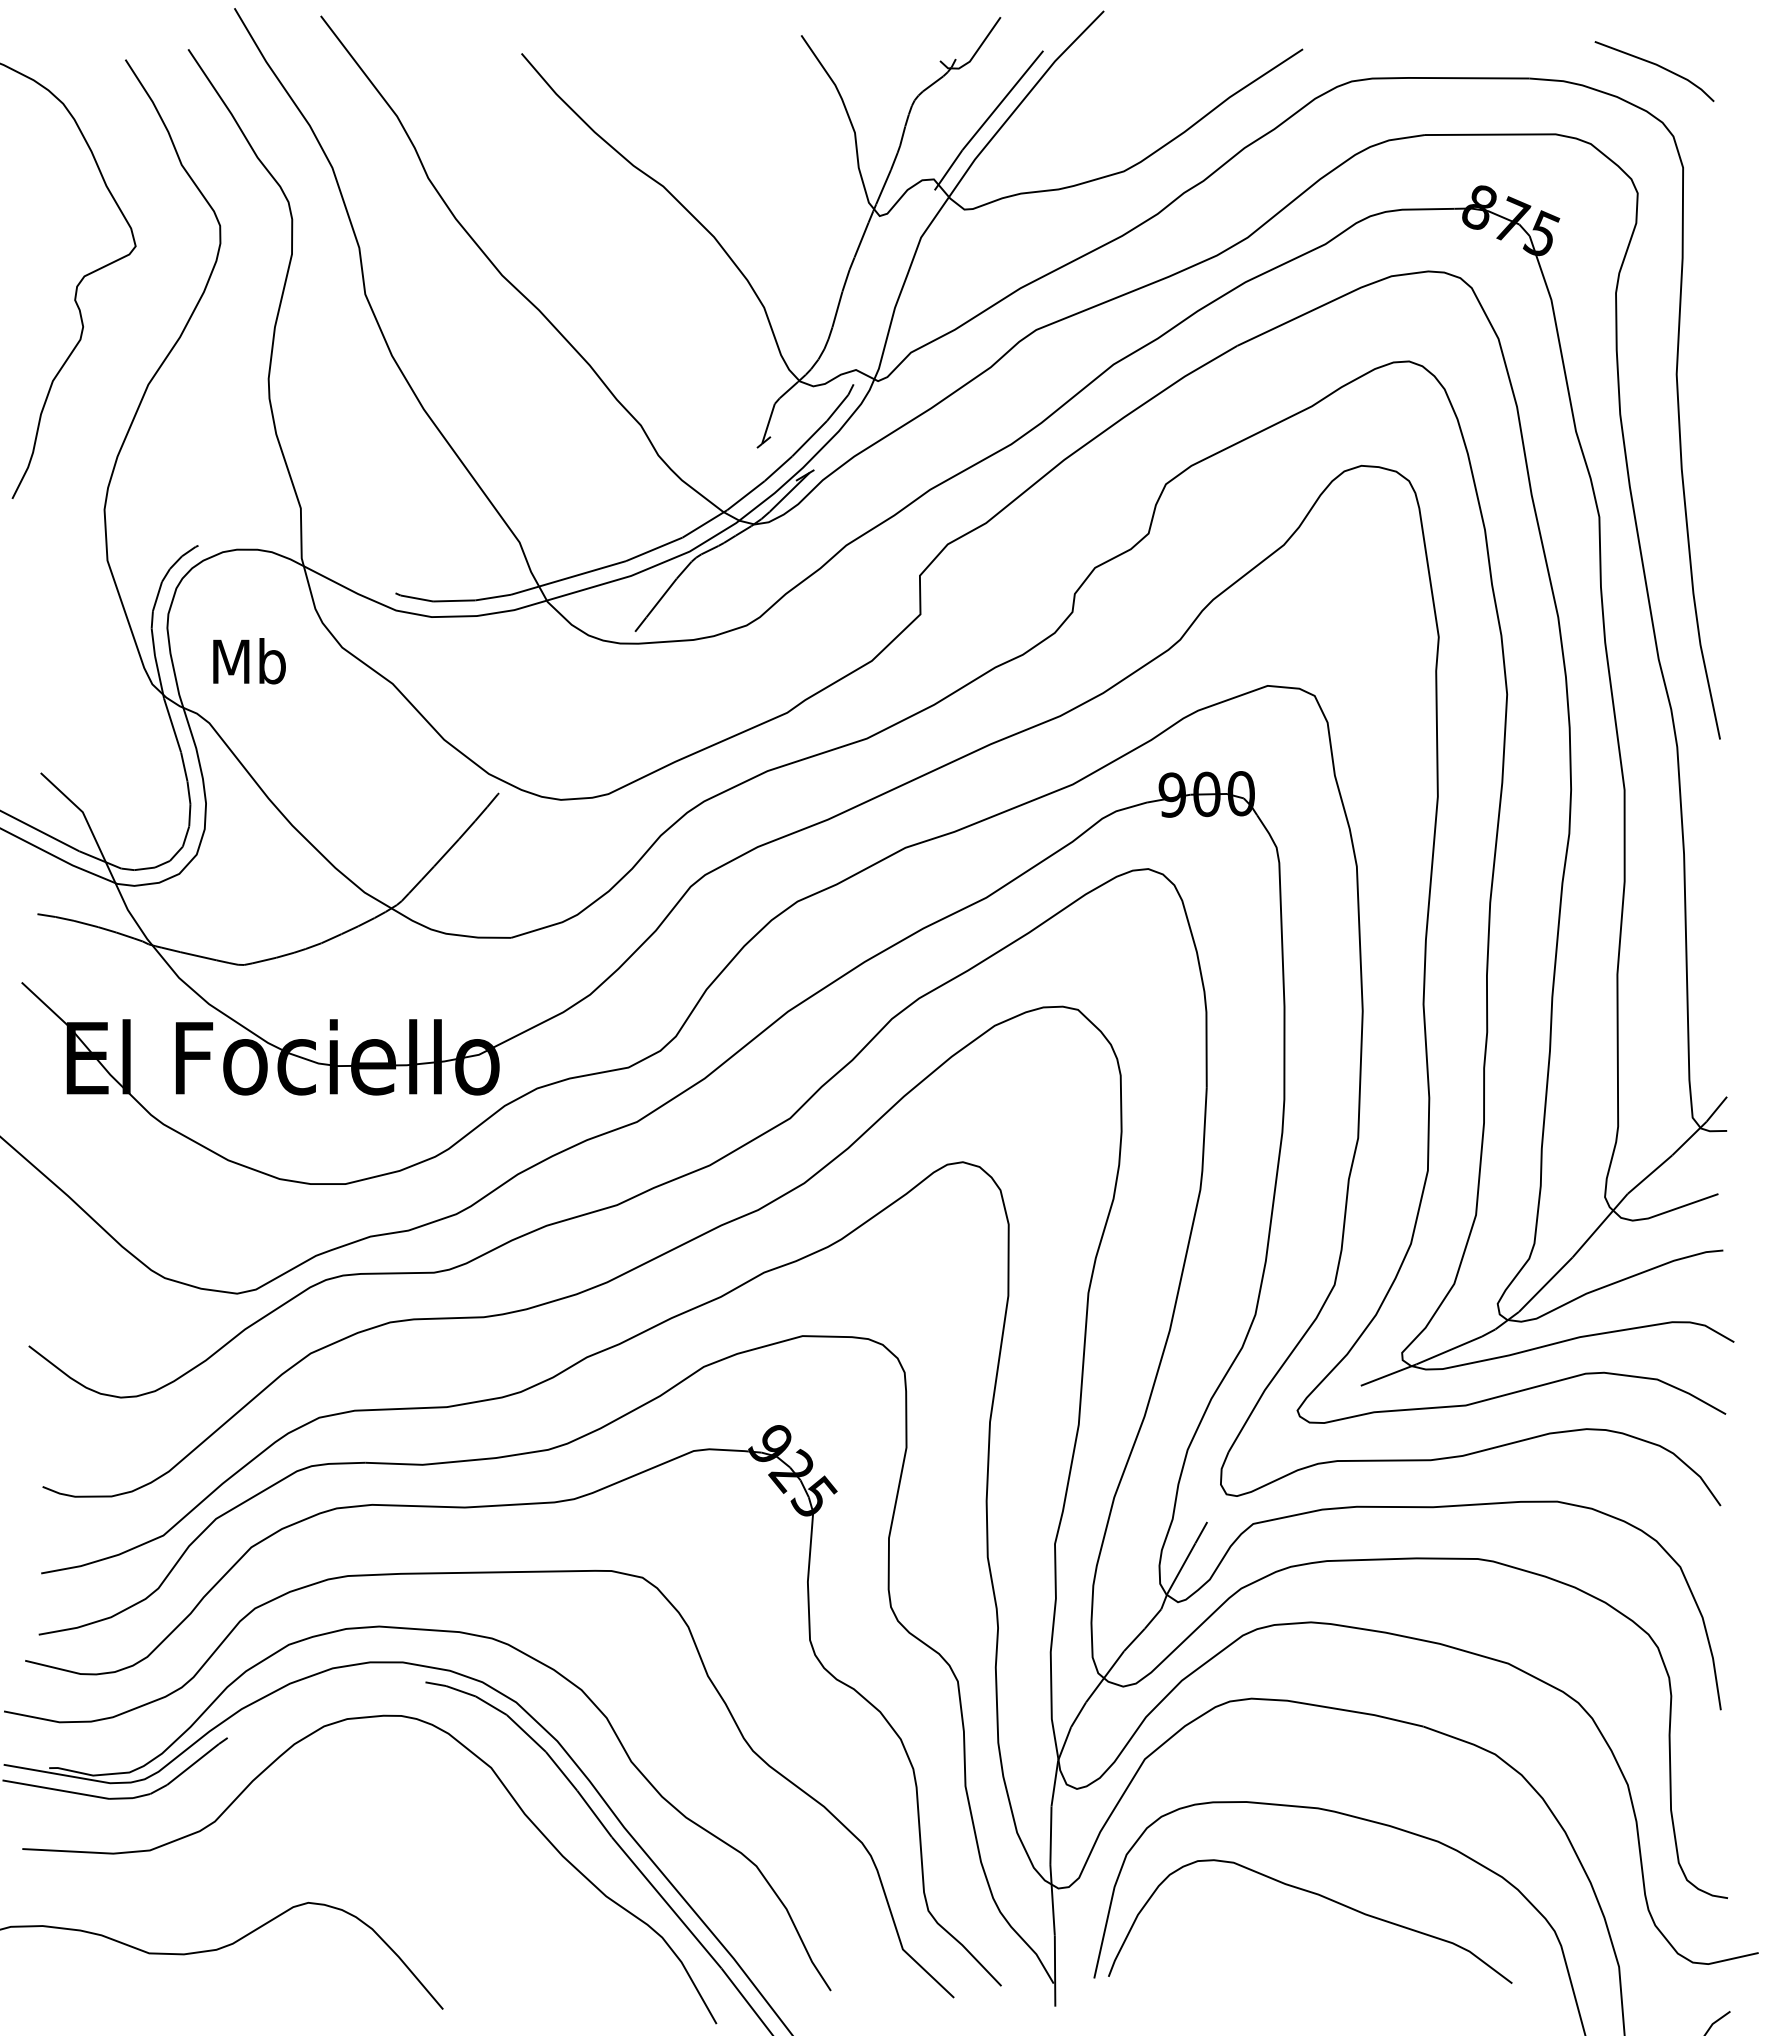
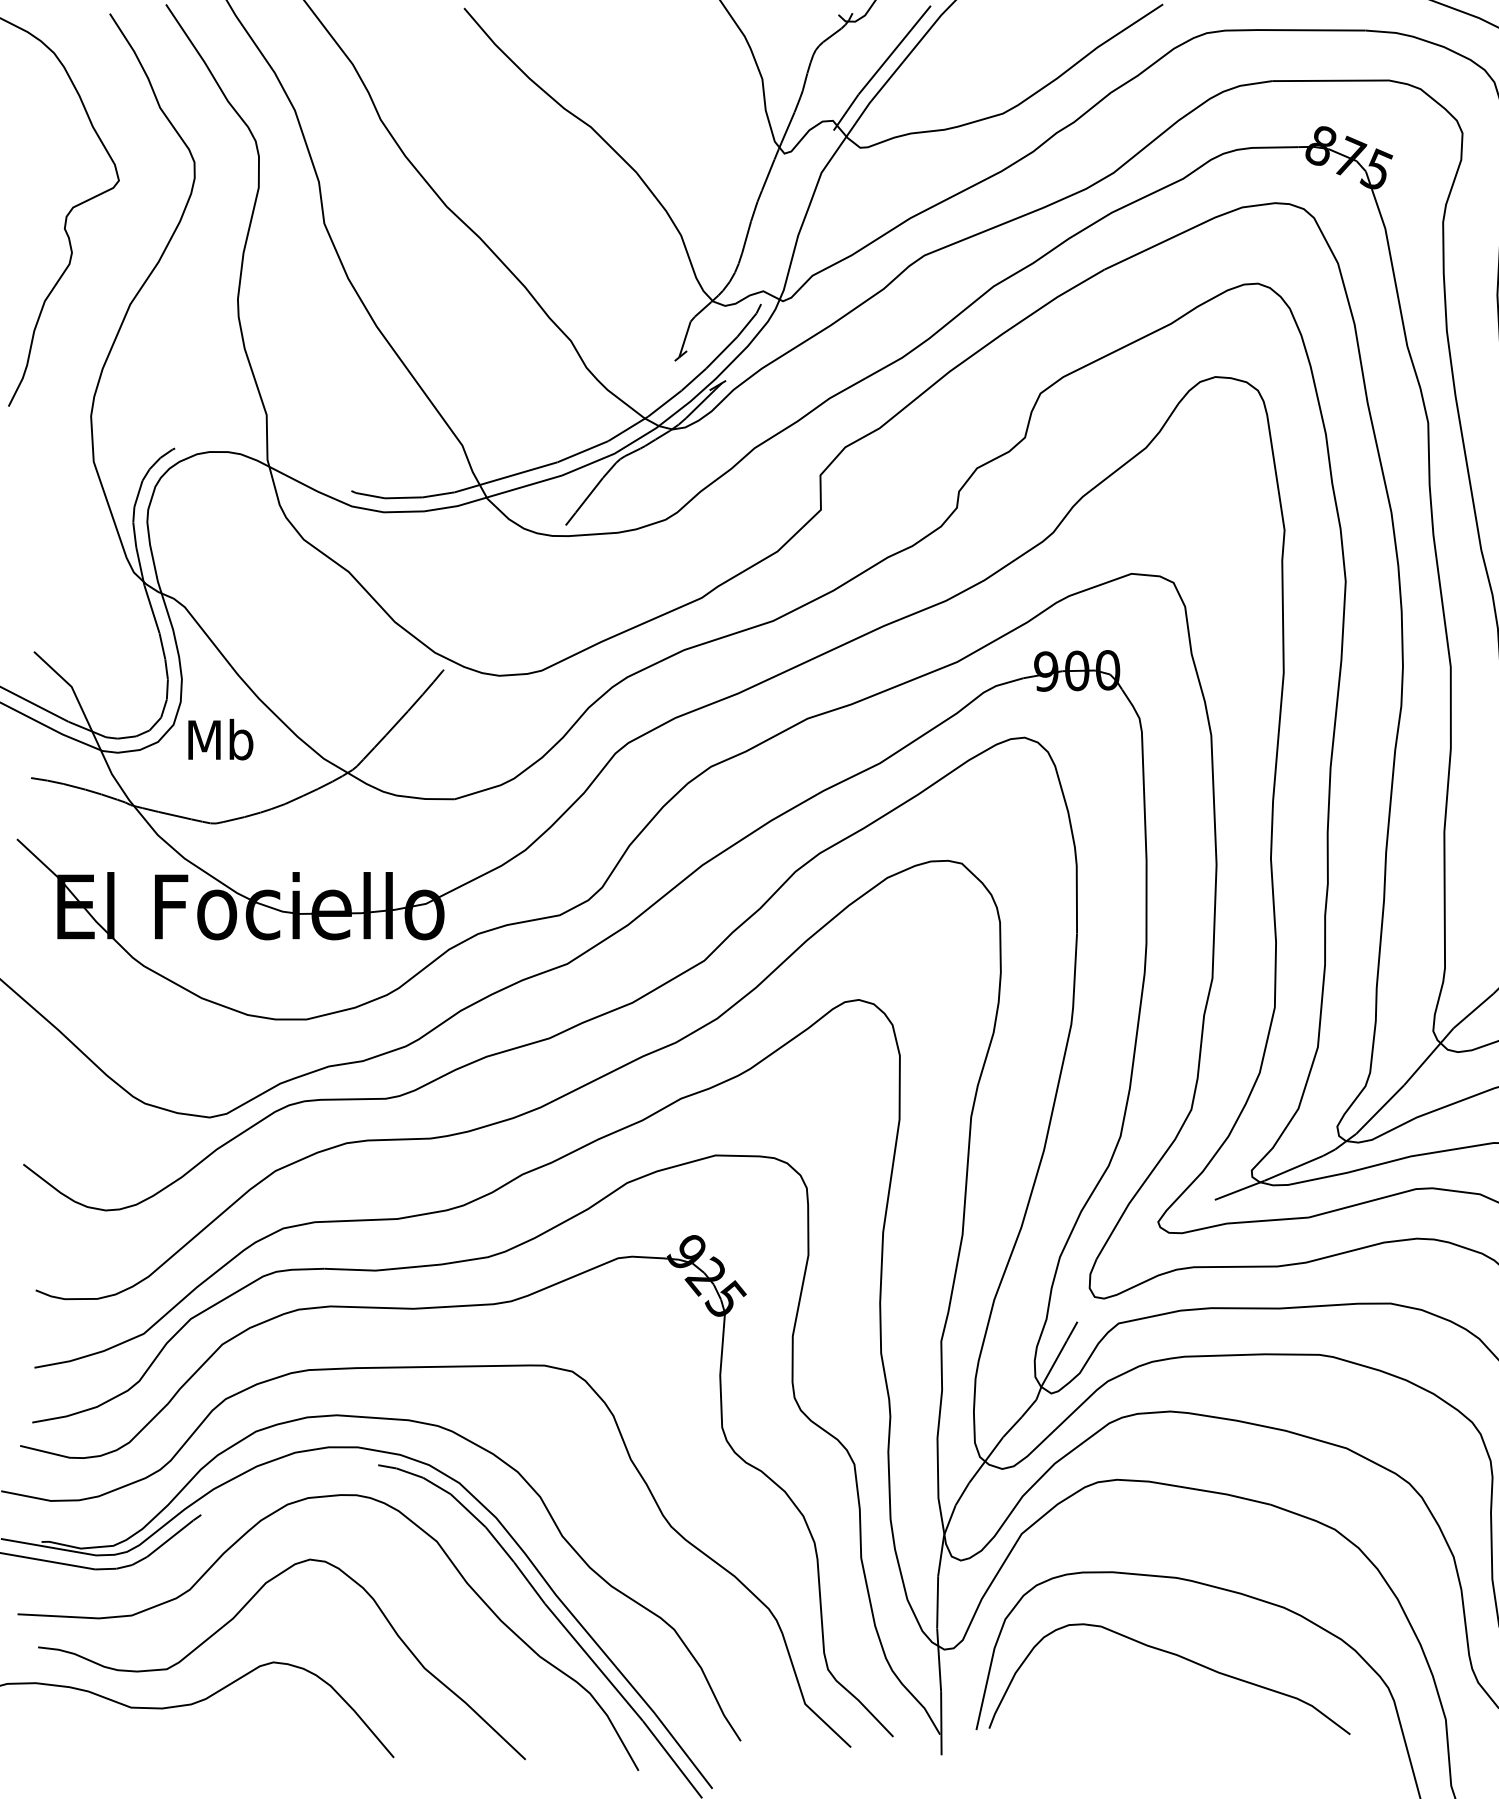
text: (249, 661) -> (220, 739), moved
curve: (268, 1849) -> (237, 1614), added

